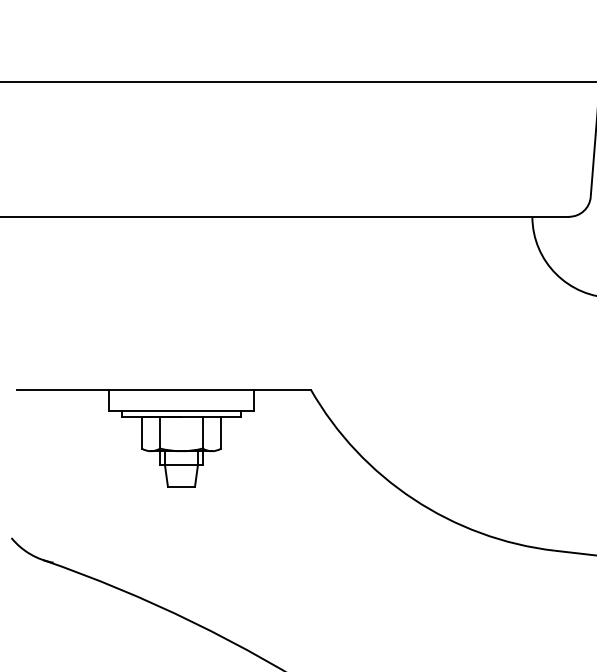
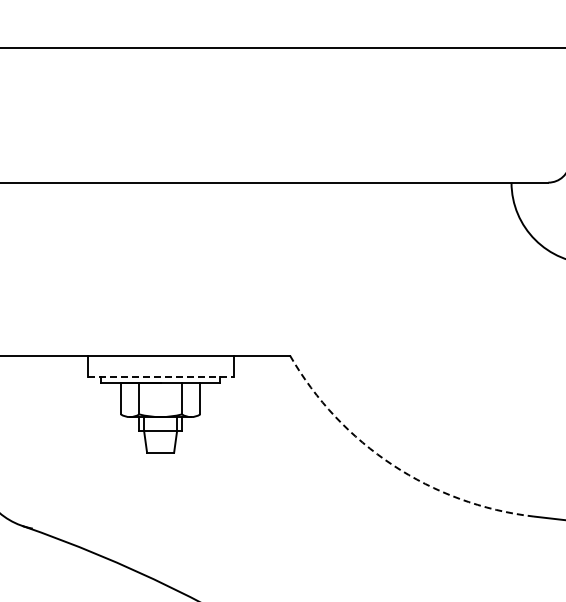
line: (181, 411) -> (160, 377), solid -> dashed
arc: (413, 499) -> (392, 465), solid -> dashed

